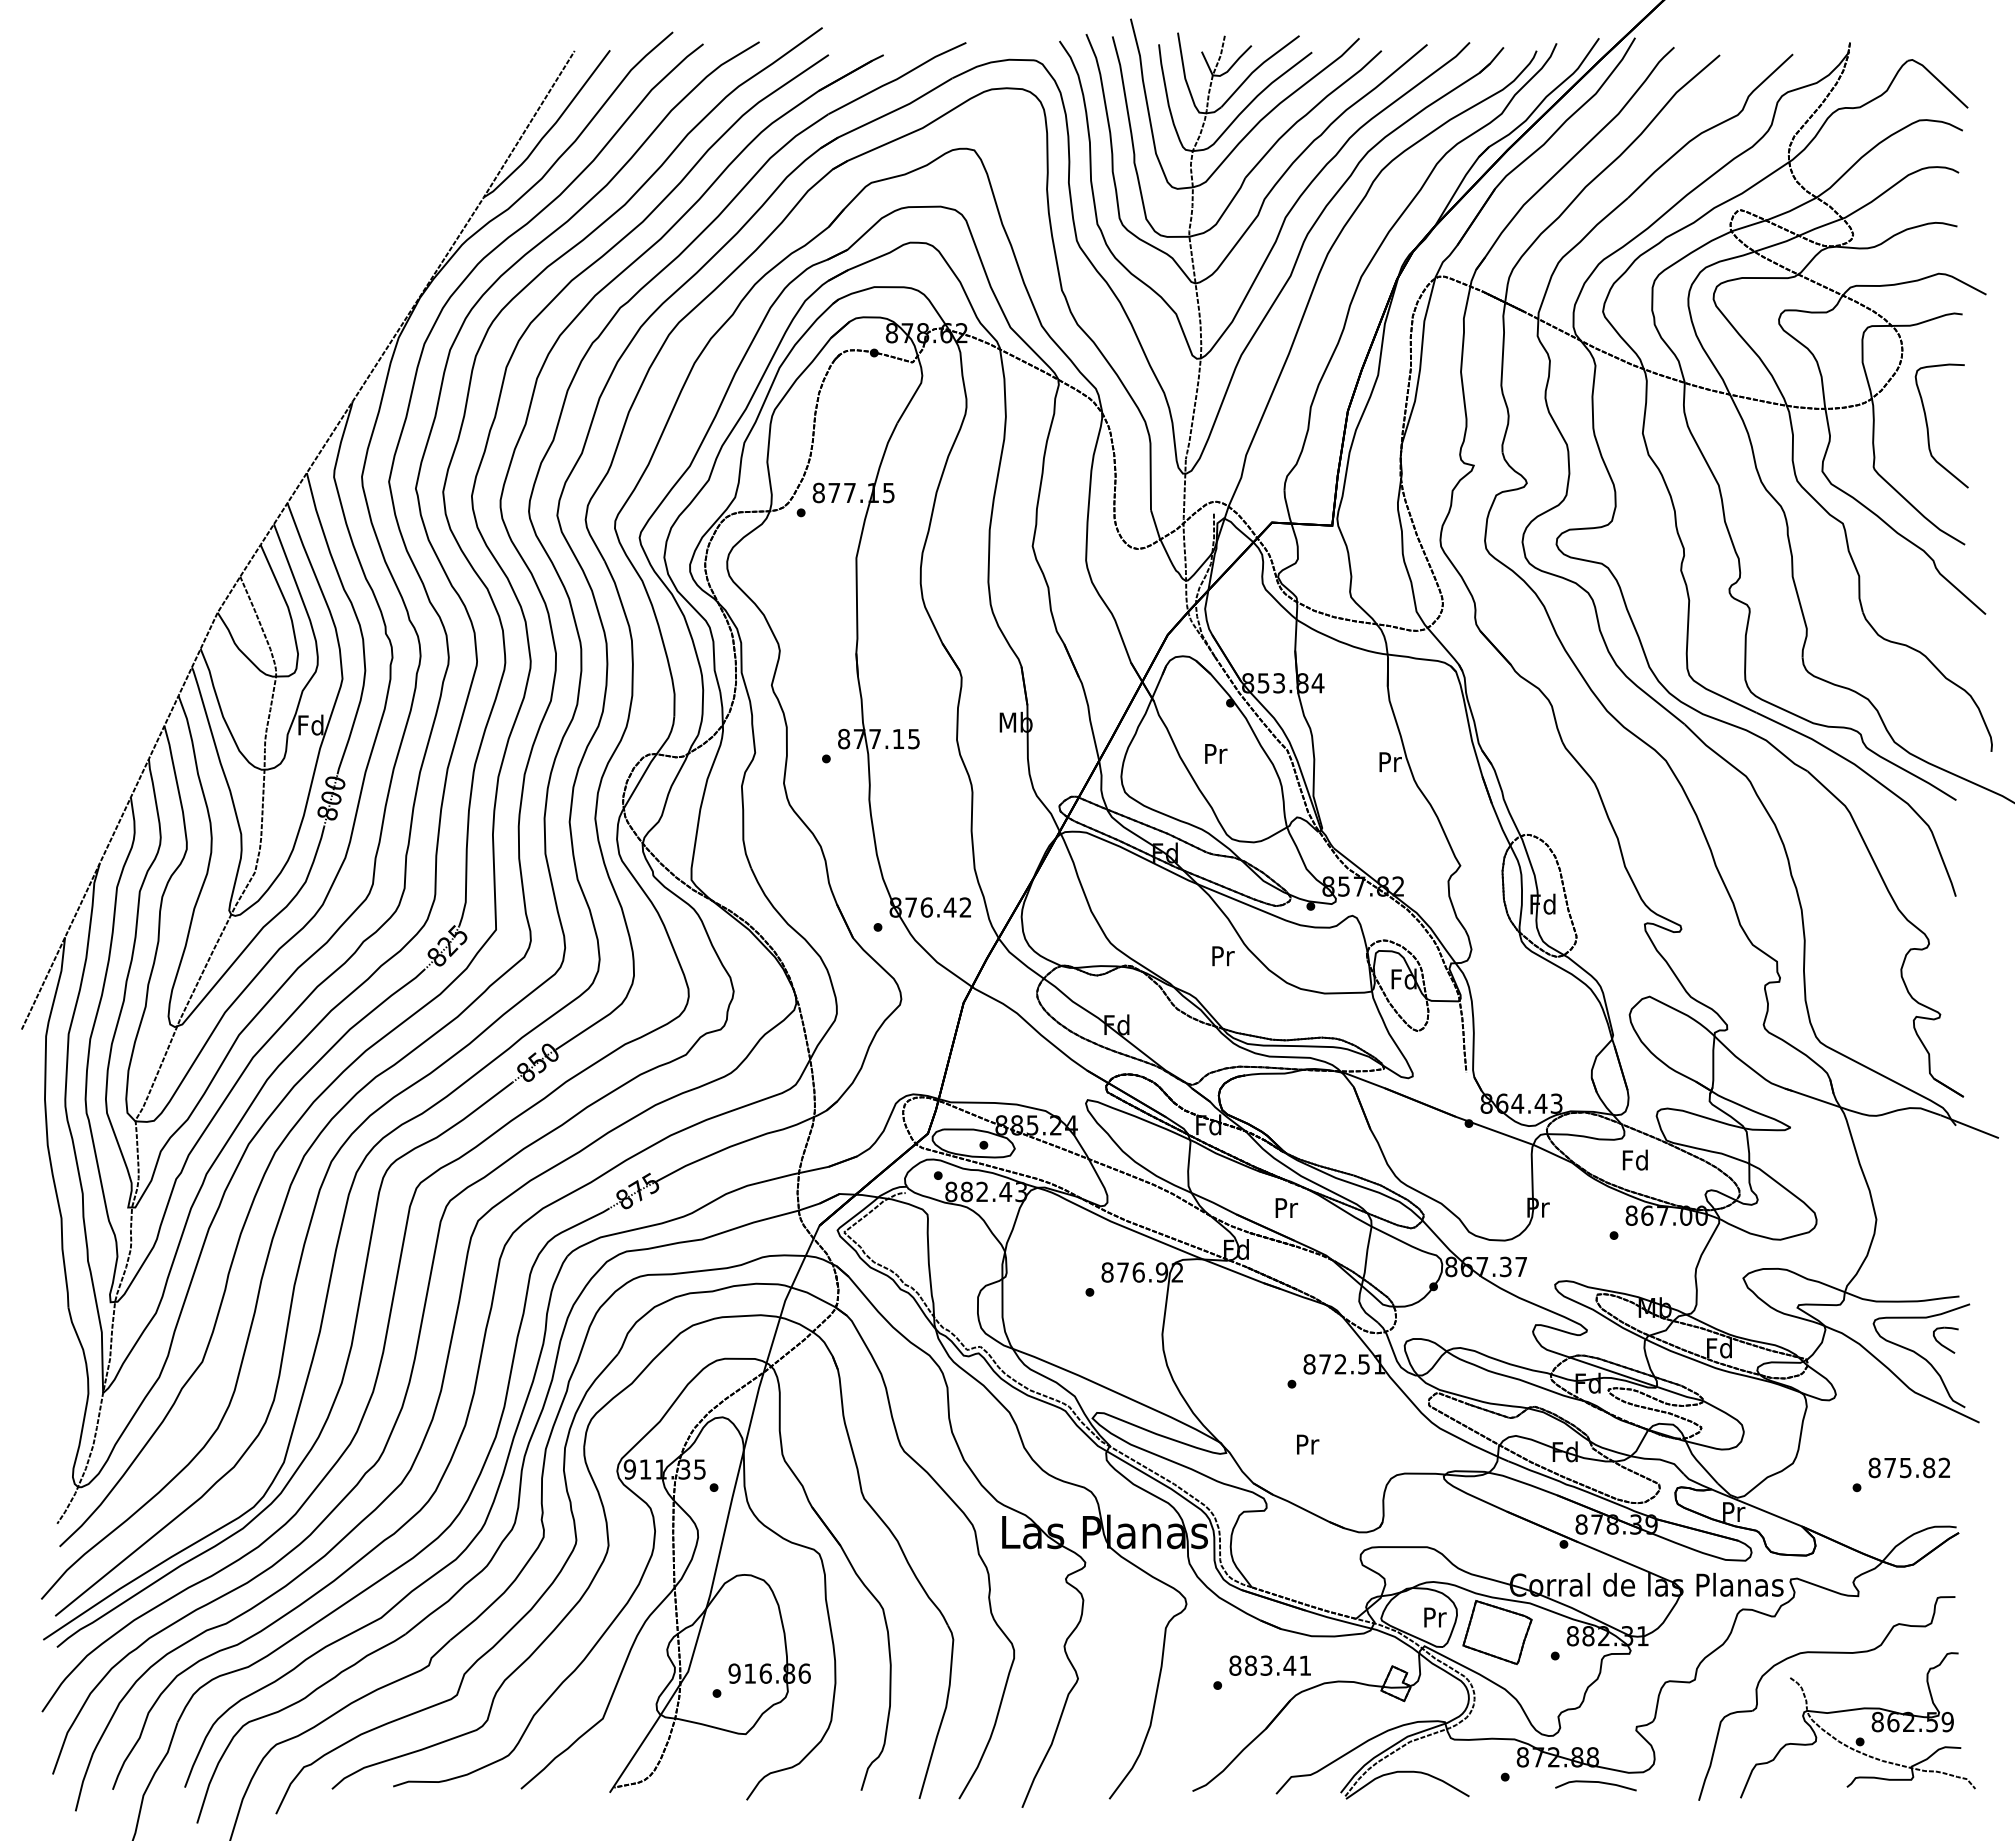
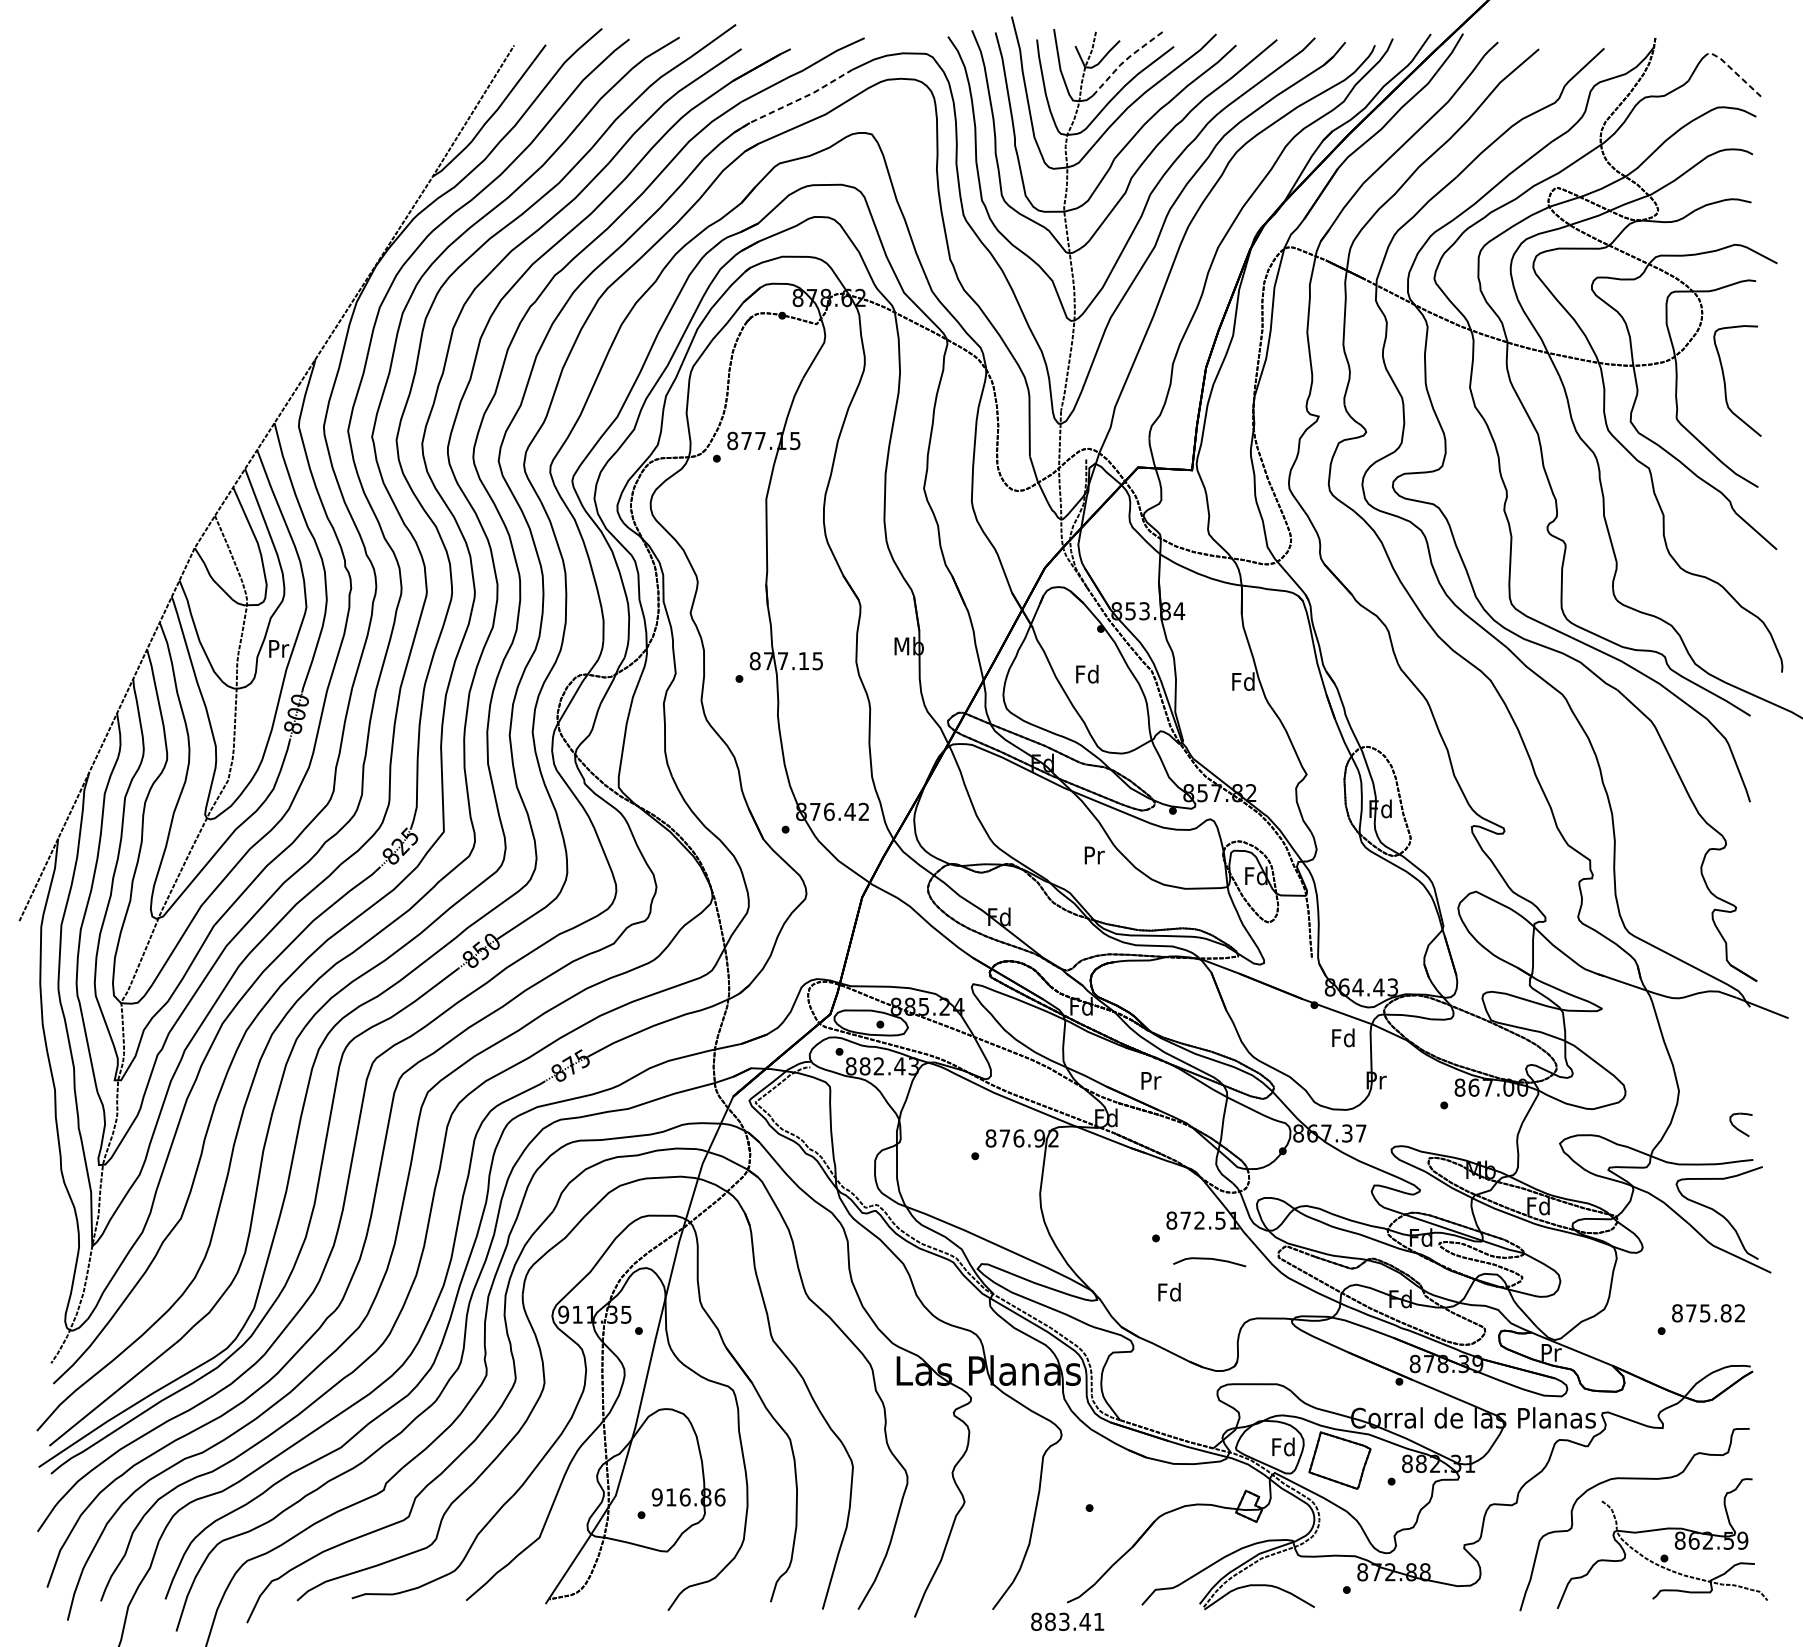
line: (1257, 68) -> (1125, 61), solid -> dashed
line: (1938, 80) -> (1734, 71), solid -> dashed
line: (887, 114) -> (794, 102), solid -> dashed
text: (310, 724) -> (277, 648), Fd -> Pr
text: (1214, 753) -> (1086, 674), Pr -> Fd
text: (1389, 761) -> (1243, 681), Pr -> Fd
text: (1634, 1159) -> (1342, 1037), moved
part: (1945, 1339) -> (1740, 1124), moved
text: (1306, 1443) -> (1169, 1291), Pr -> Fd
text: (1434, 1616) -> (1283, 1446), Pr -> Fd
text: (1269, 1665) -> (1067, 1621), moved
curve: (1595, 1782) -> (1209, 1259), moved

